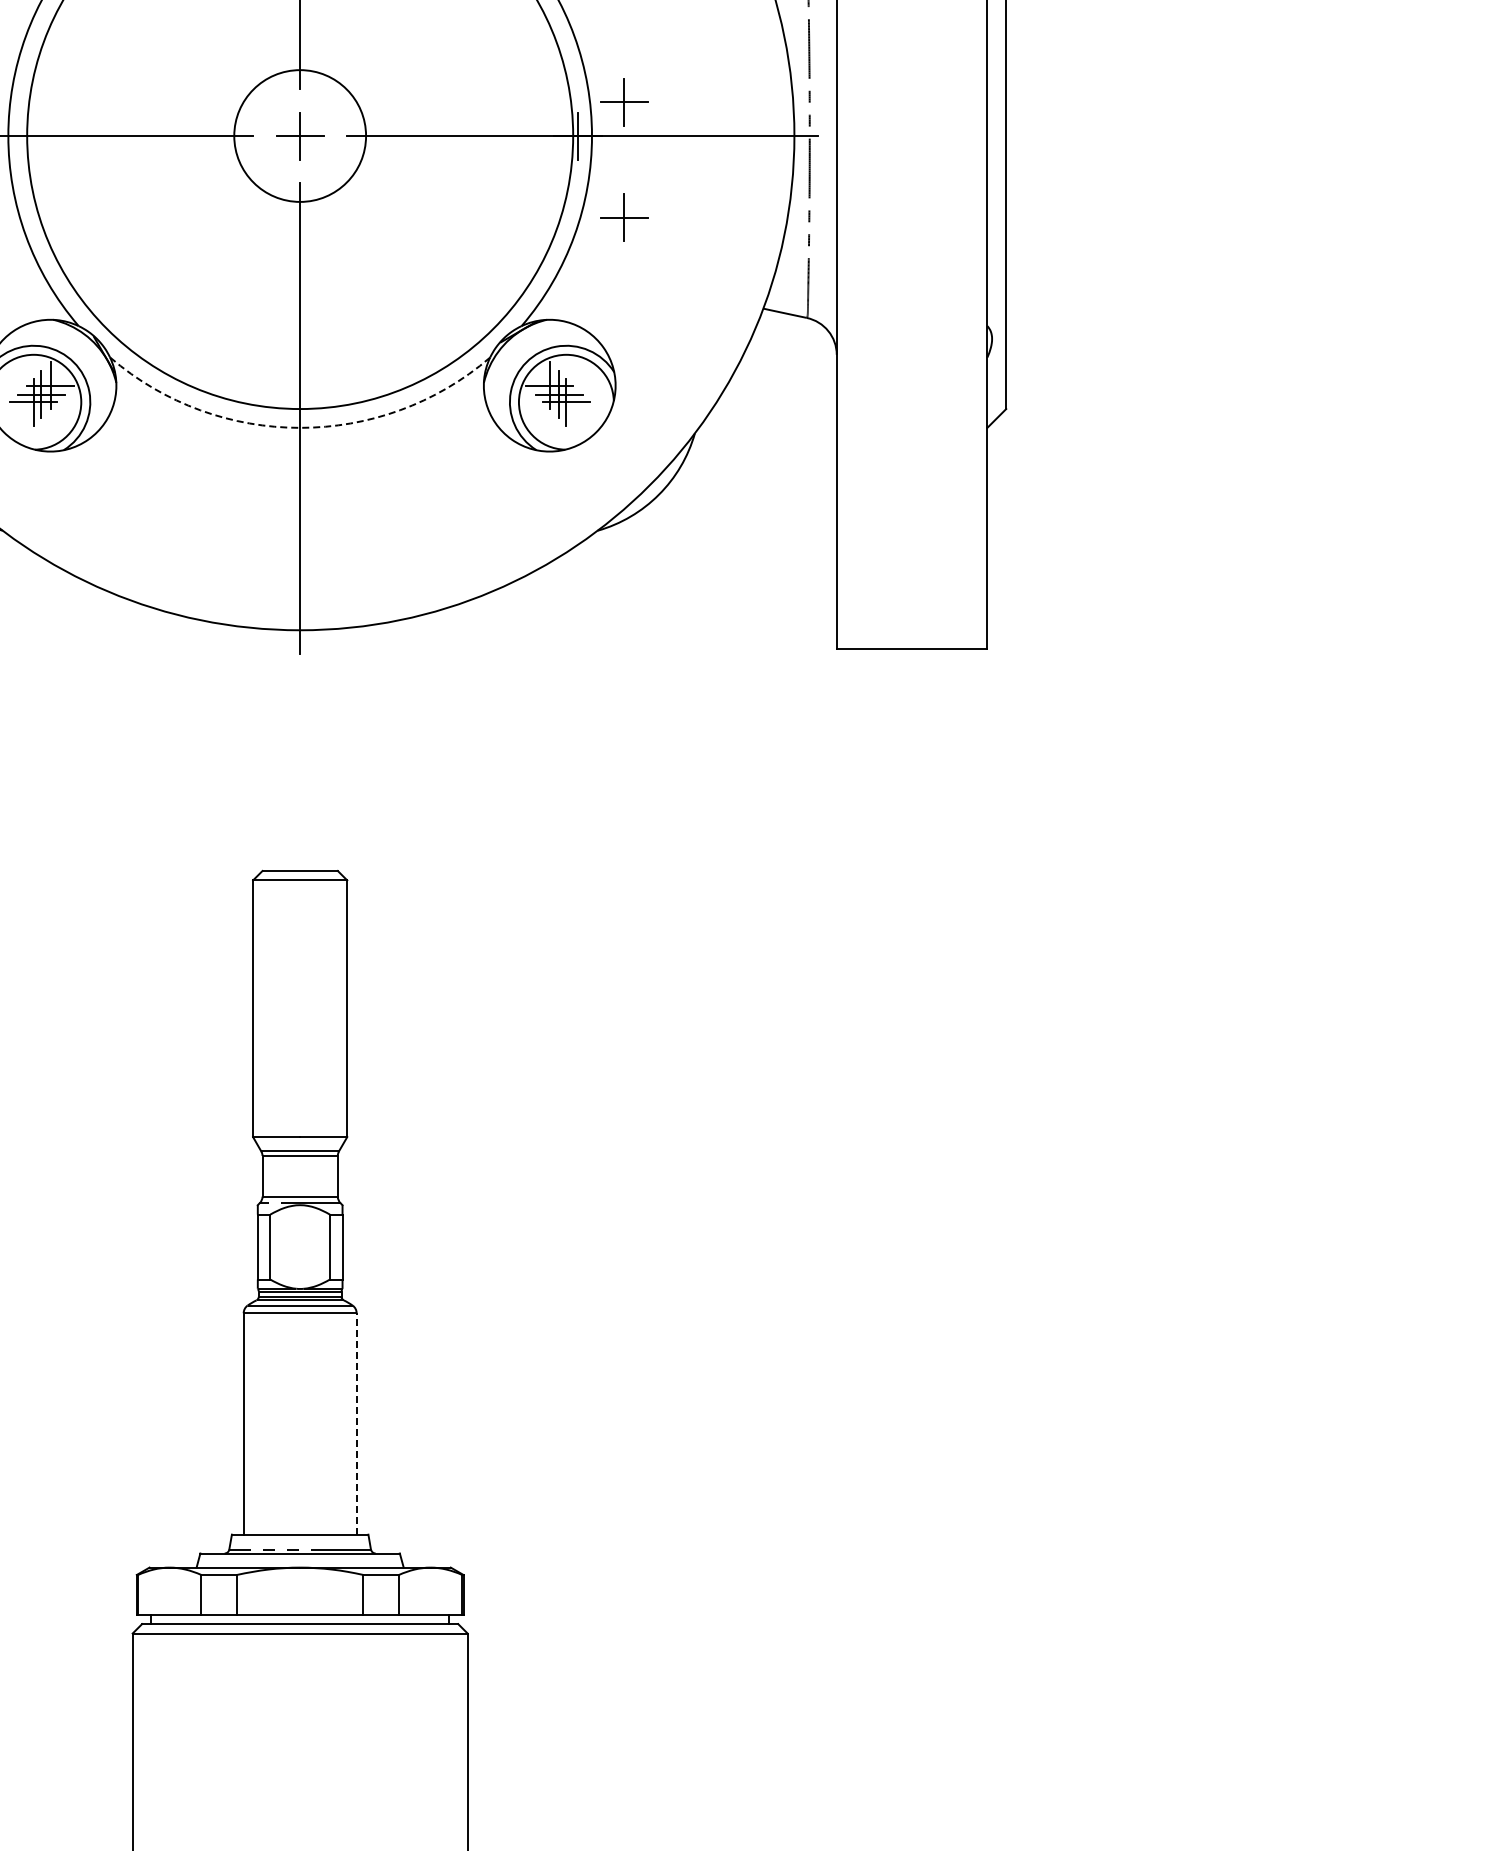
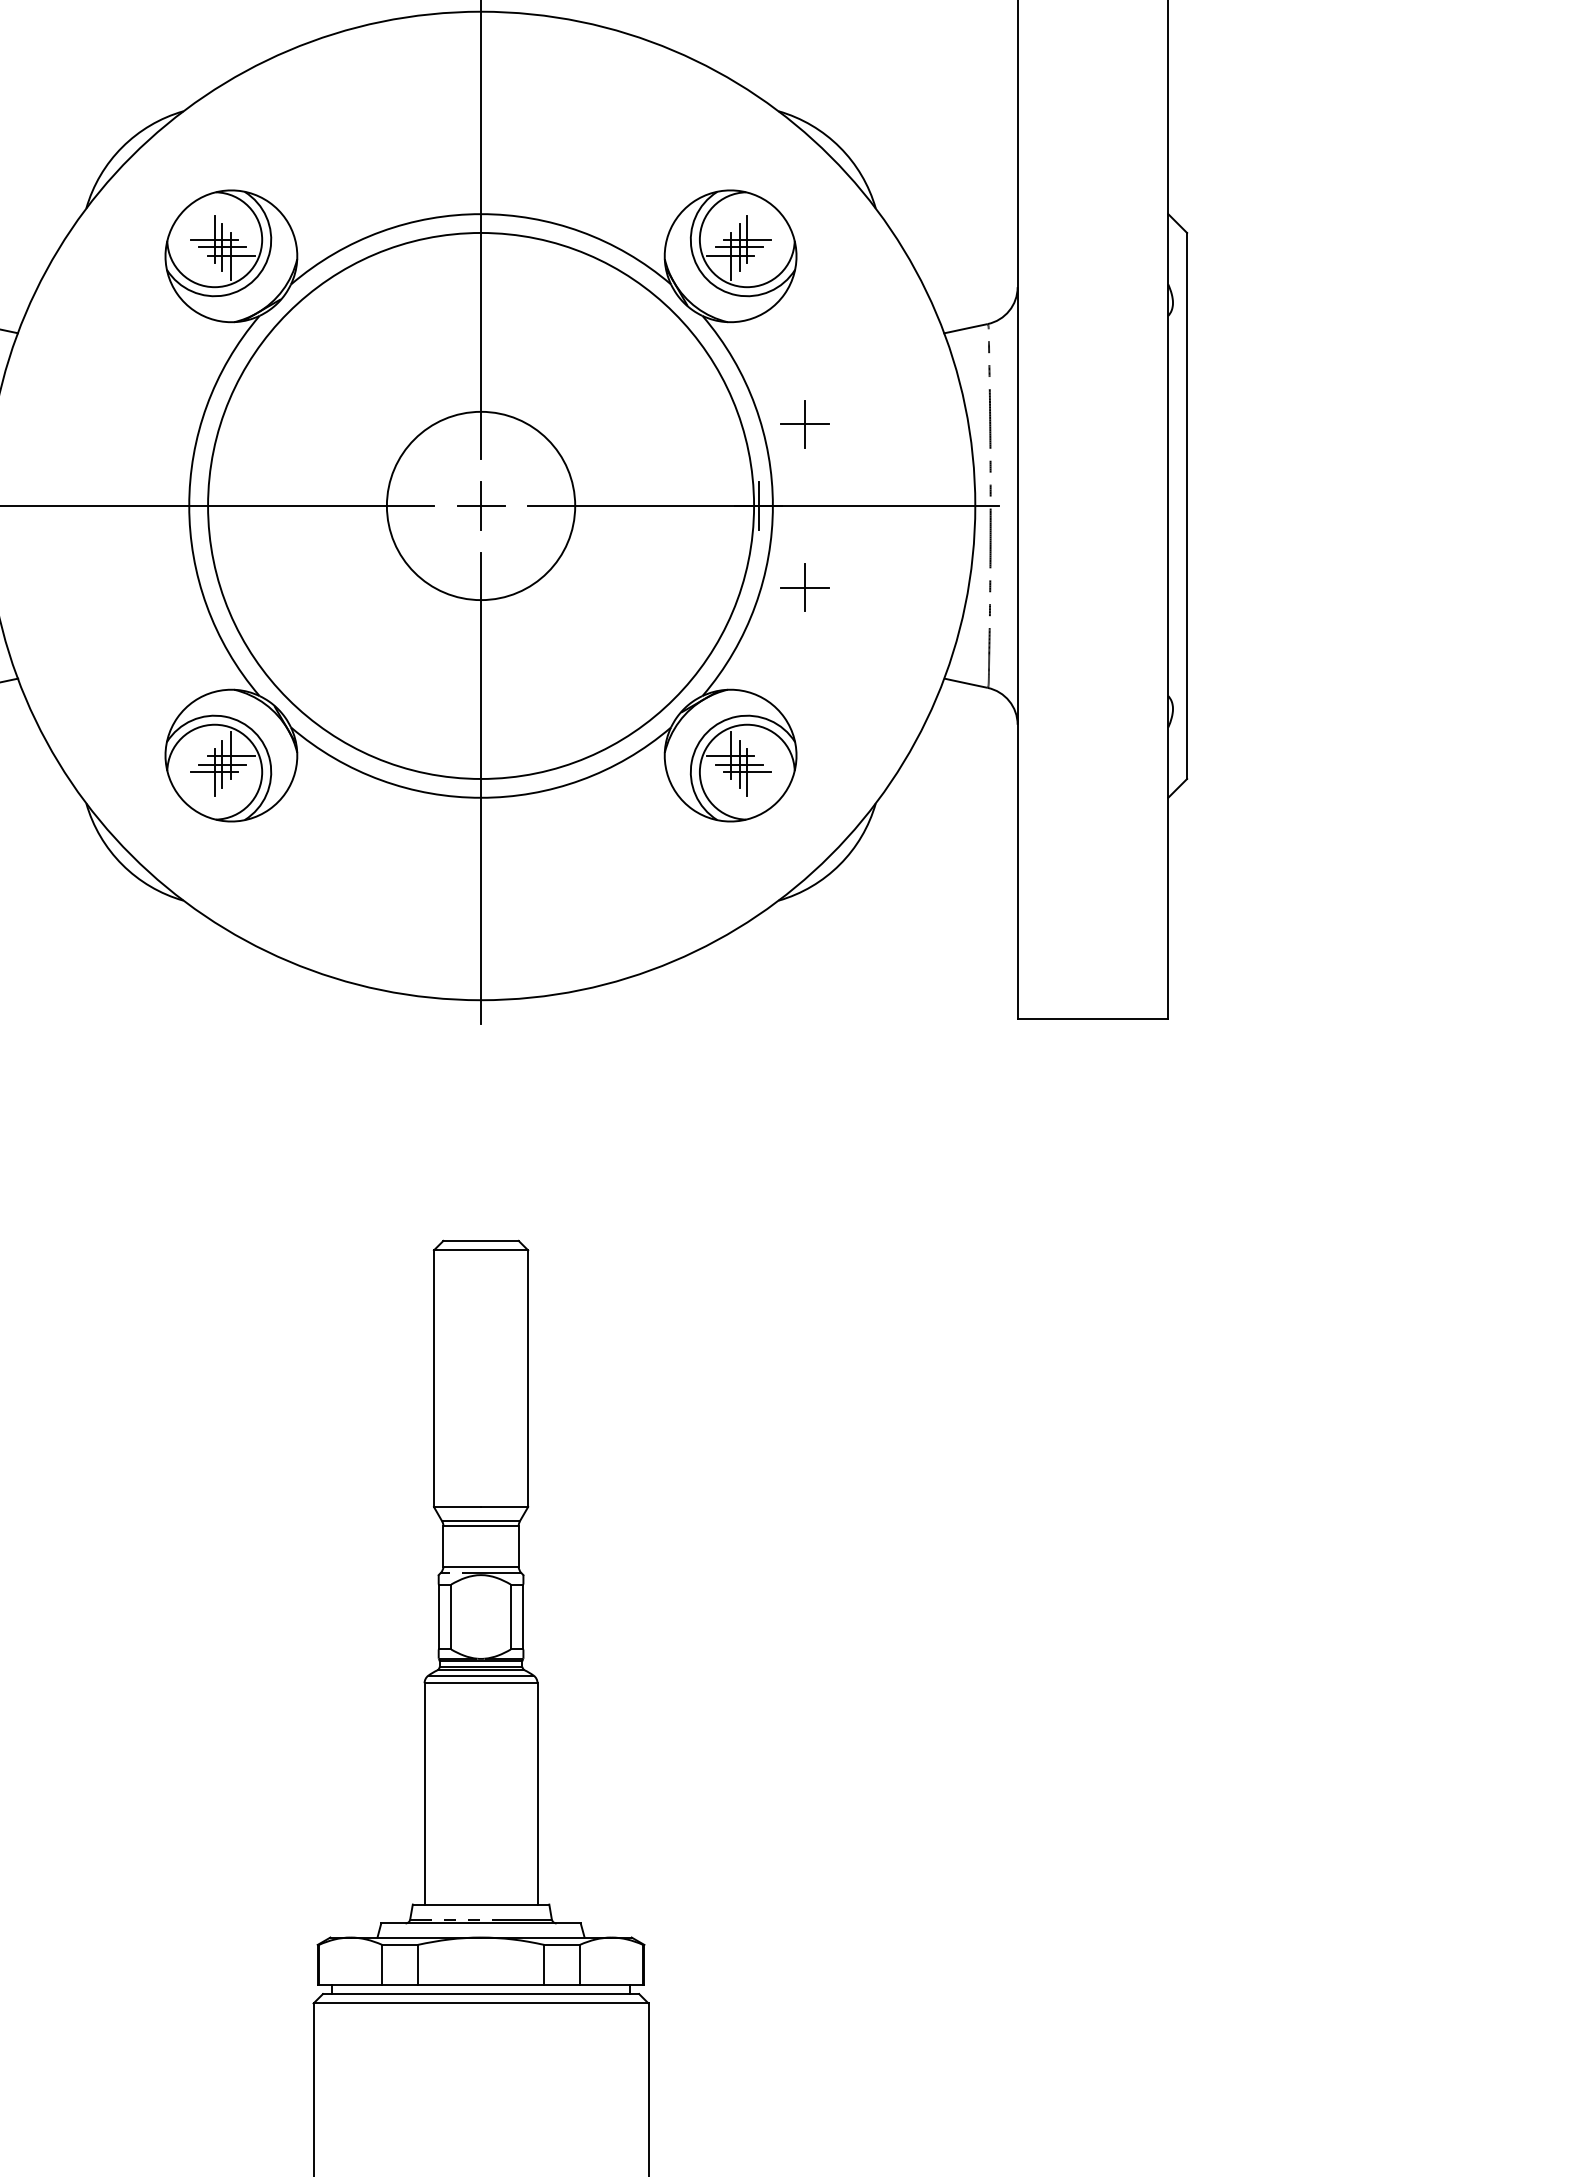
part: (623, 102) -> (804, 424), moved
circle: (299, 135) -> (480, 505), size x1.43
arc: (300, 427) -> (481, 797), dashed -> solid
line: (356, 1423) -> (537, 1793), dashed -> solid

